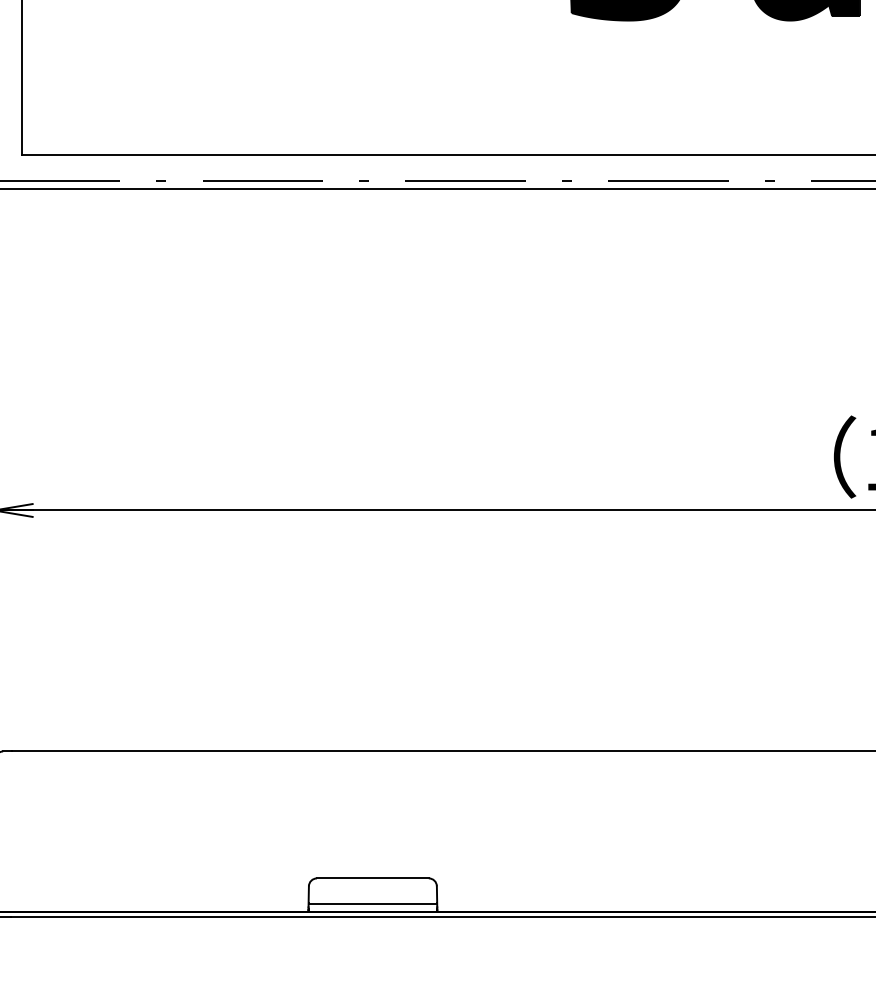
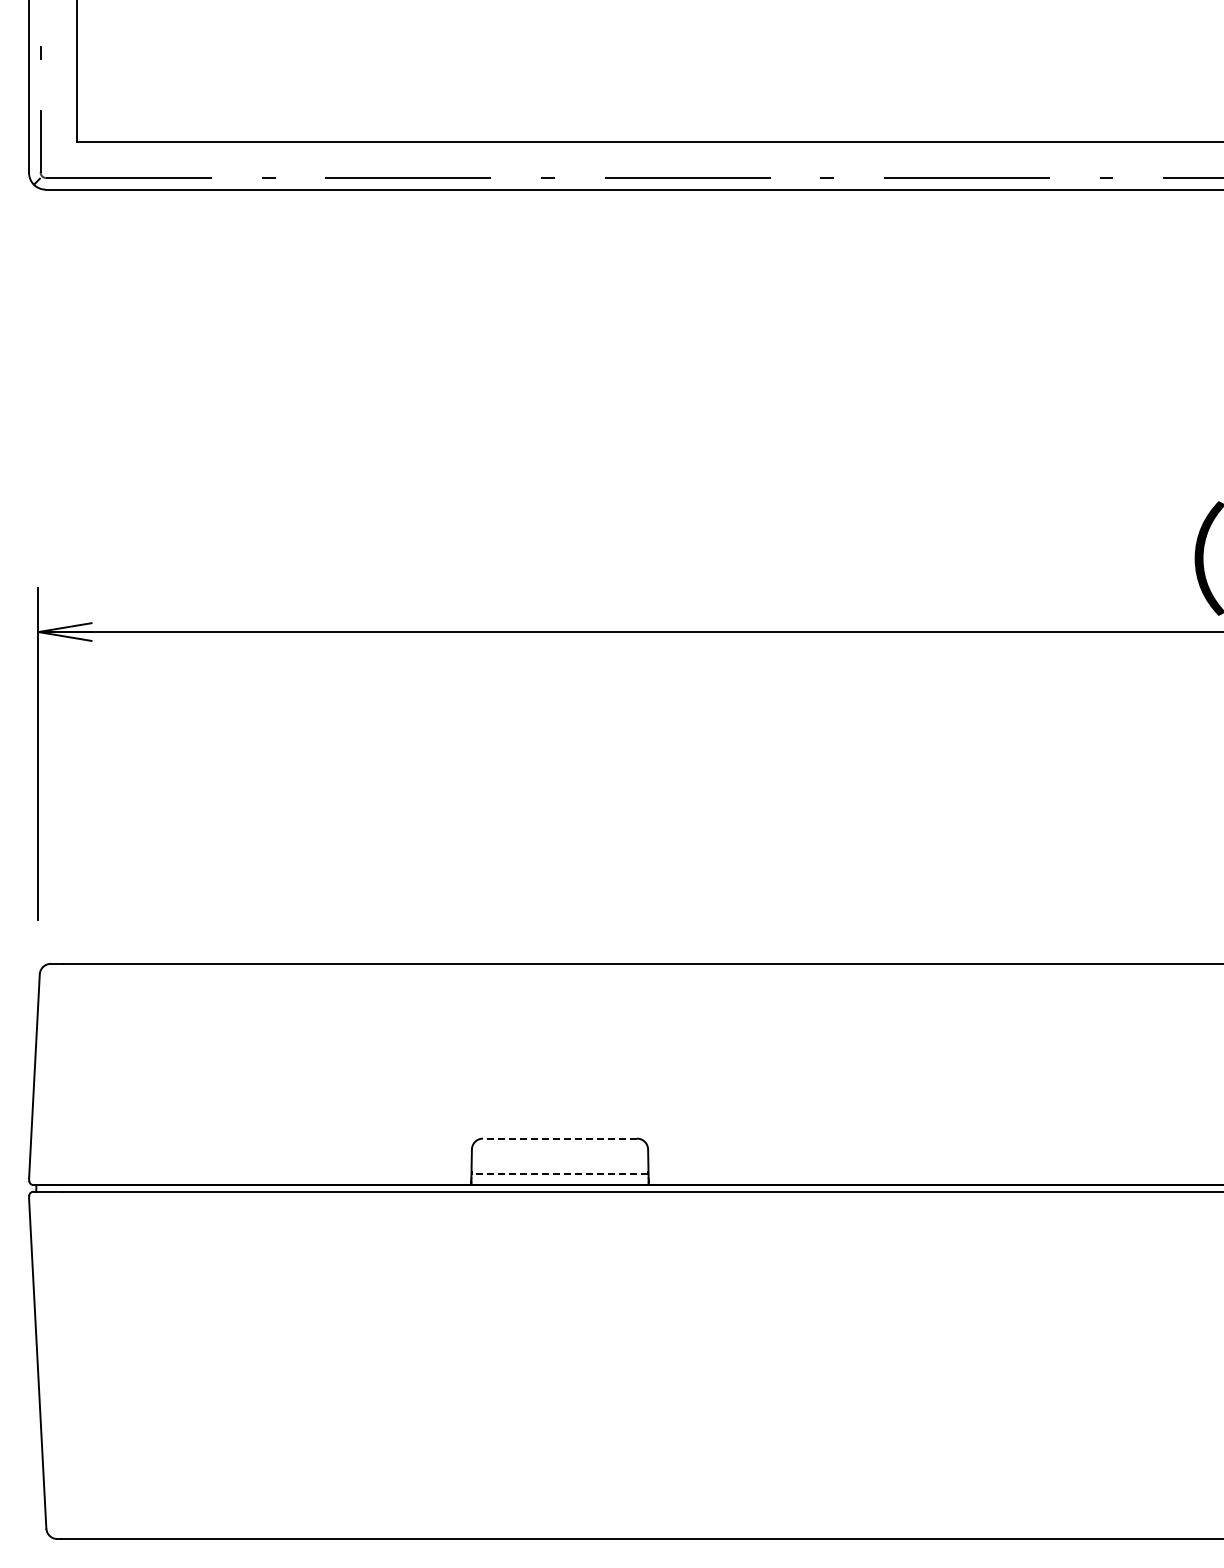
line: (372, 878) -> (559, 1138), solid -> dashed
line: (372, 904) -> (559, 1174), solid -> dashed

